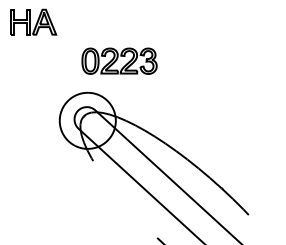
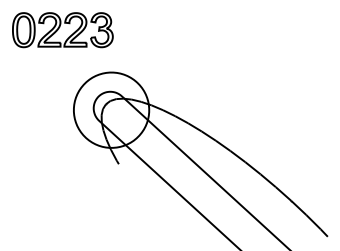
part: (119, 60) -> (62, 29), moved

